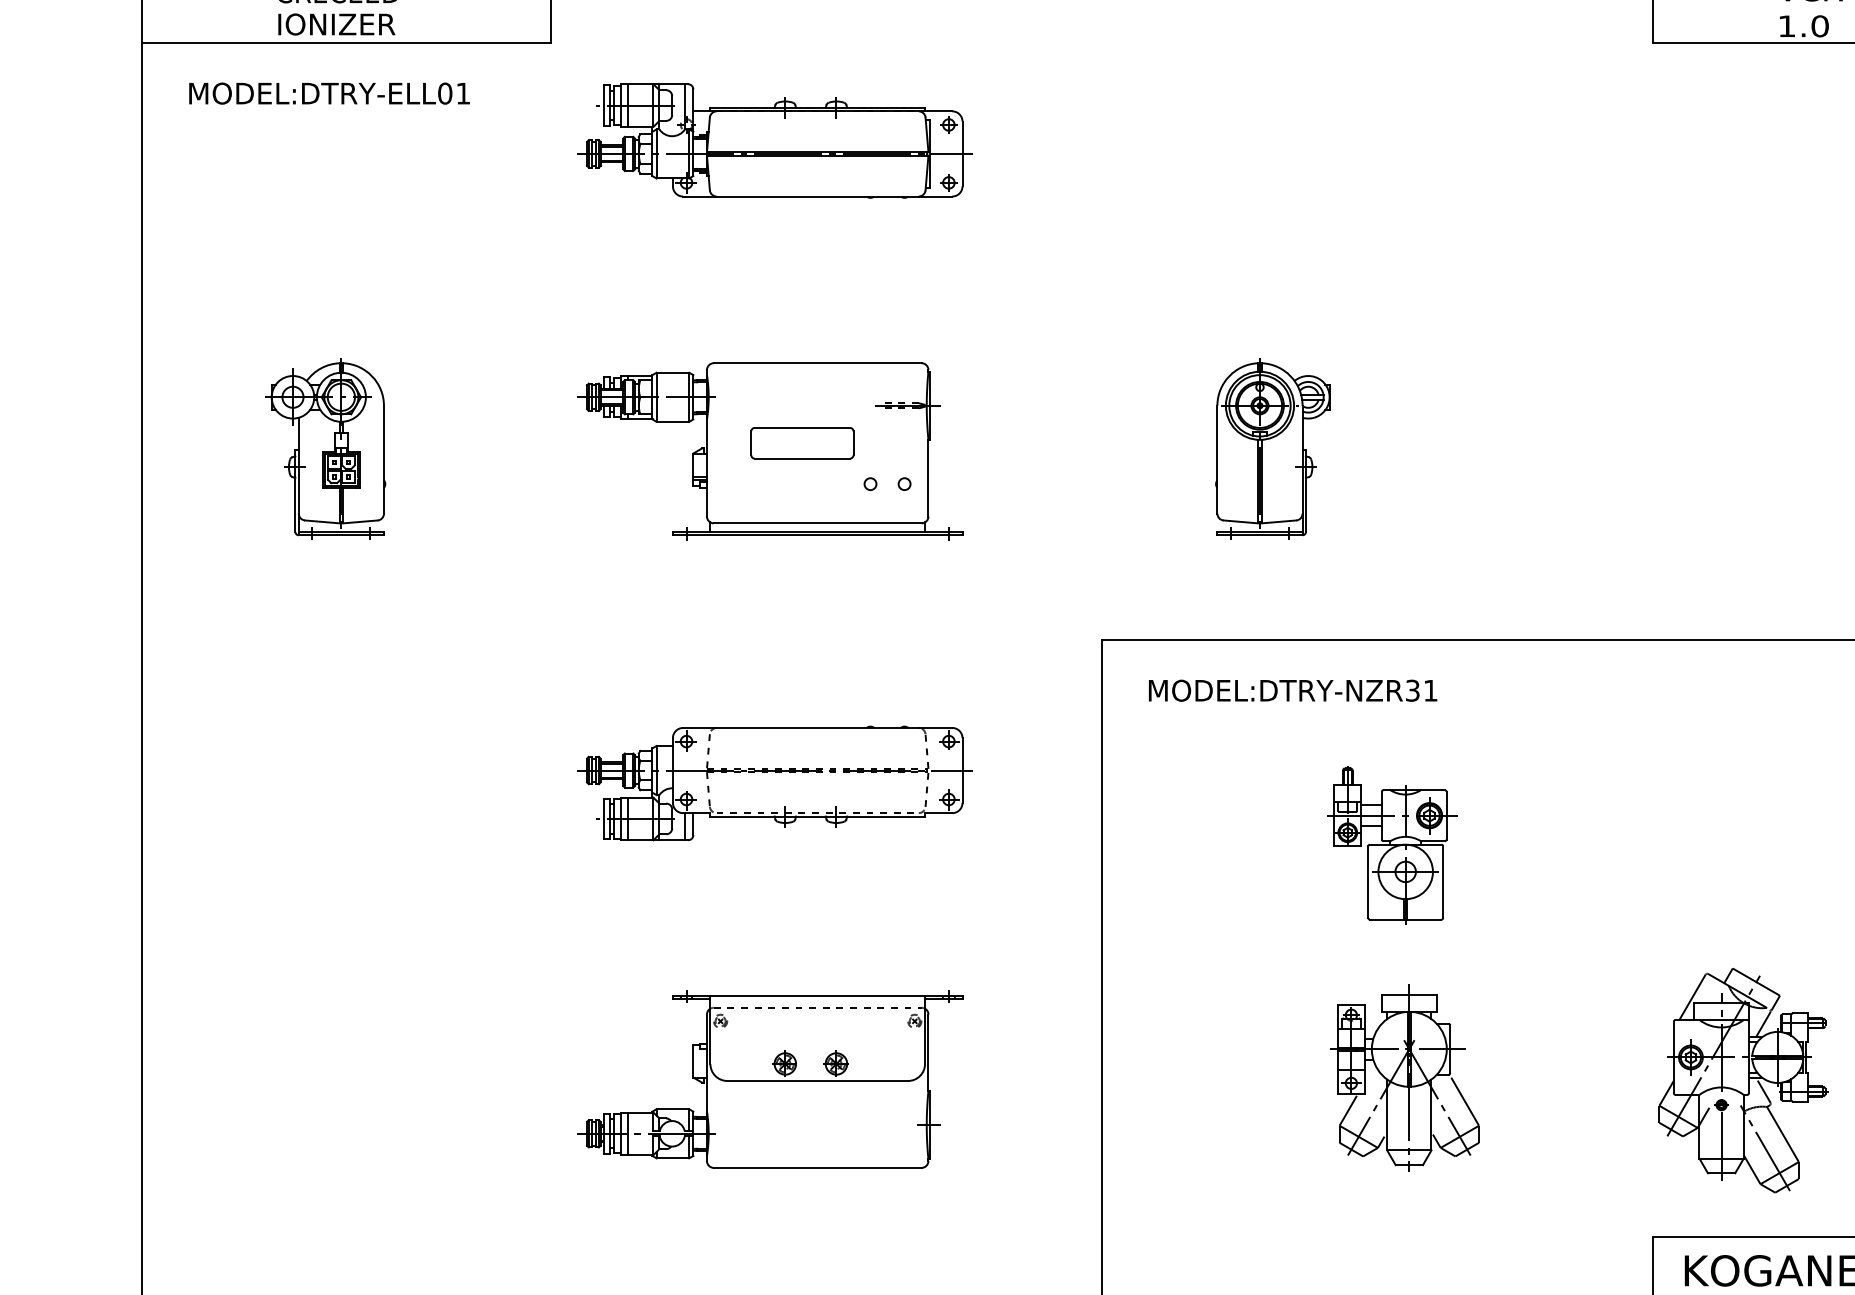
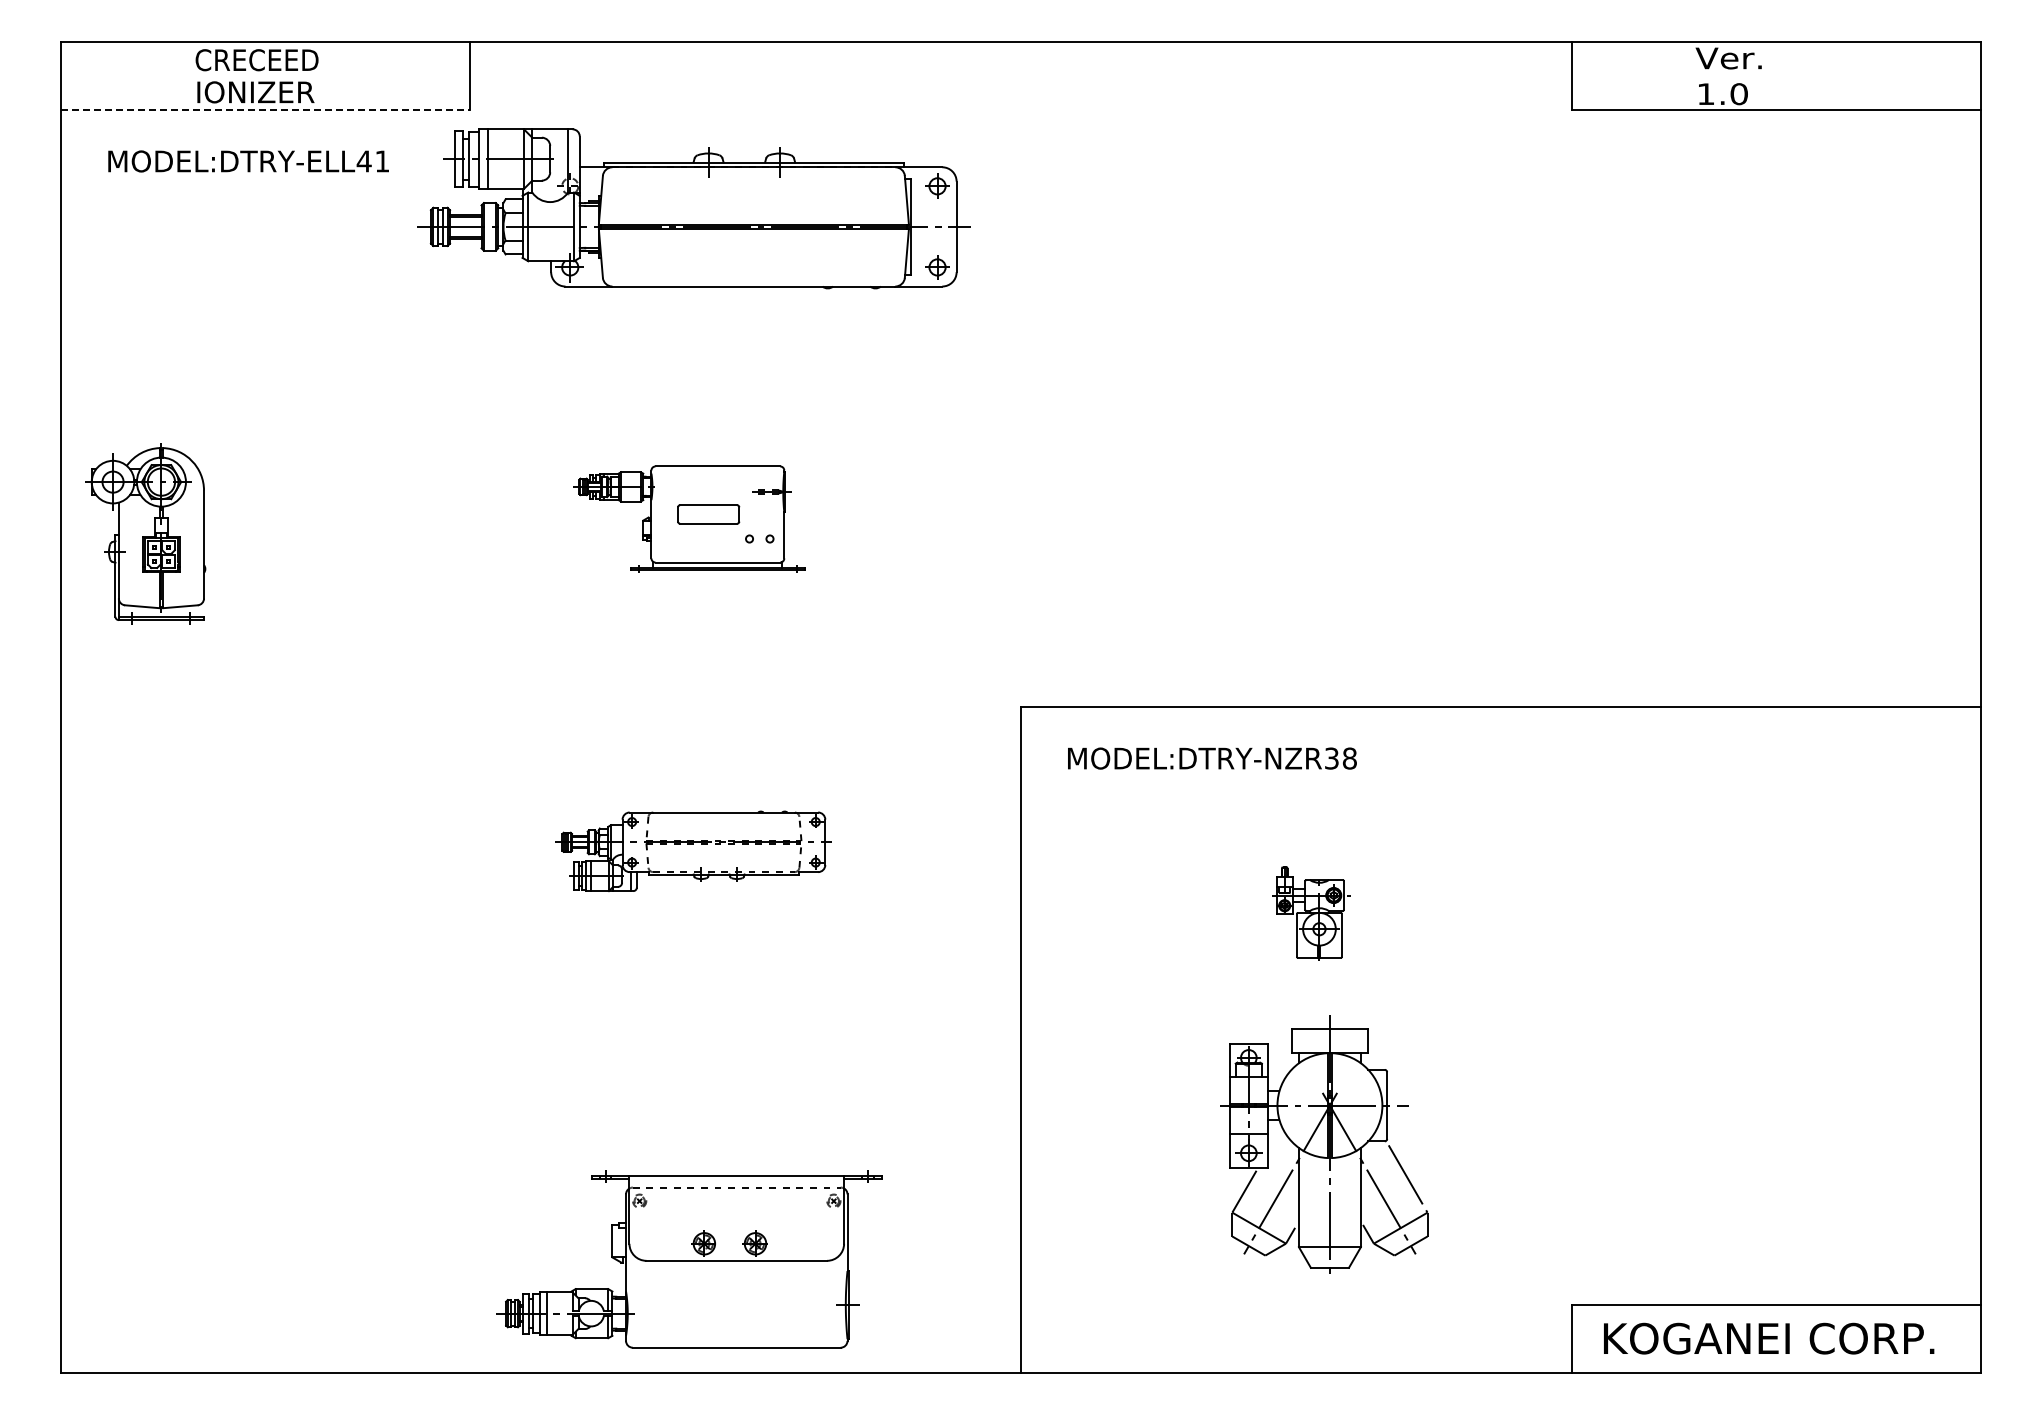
line: (347, 42) -> (266, 110), solid -> dashed
text: (444, 93) -> (363, 161), MODEL:DTRY-ELL01 -> MODEL:DTRY-ELL41
part: (774, 140) -> (693, 208), size x1.4
part: (325, 448) -> (145, 533), moved
part: (1272, 448) -> (1191, 516), removed
part: (770, 451) -> (689, 519), size x0.6
text: (1430, 690) -> (1349, 758), MODEL:DTRY-NZR31 -> MODEL:DTRY-NZR38
part: (774, 783) -> (693, 851), size x0.7
part: (1392, 845) -> (1311, 913), size x0.6
part: (1405, 1077) -> (1324, 1145), size x1.4
part: (770, 1079) -> (689, 1259), moved
part: (1743, 1080) -> (1662, 1148), removed

